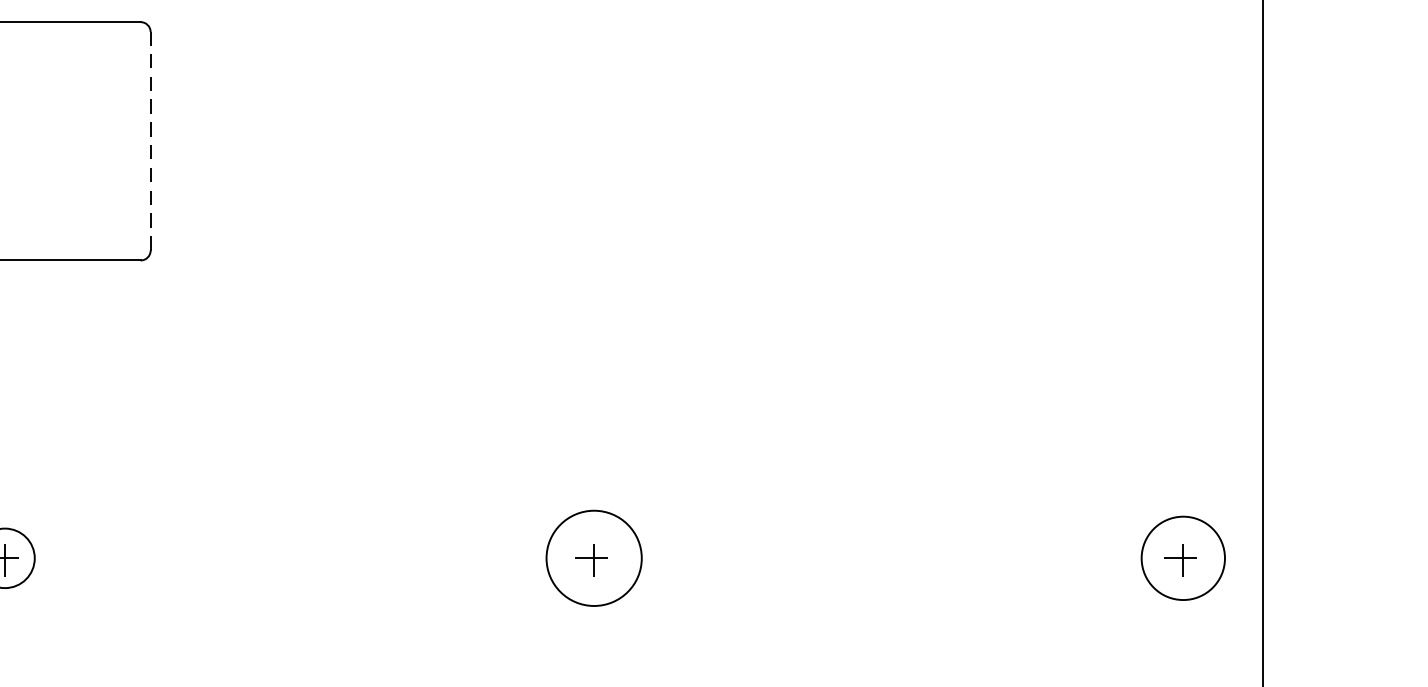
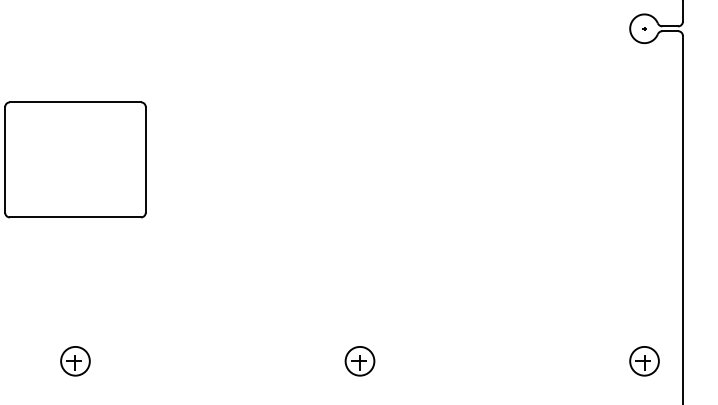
line: (149, 140) -> (145, 159), dashed -> solid
circle: (593, 556) -> (359, 360), size x0.62
circle: (1183, 556) -> (644, 360), size x0.71

